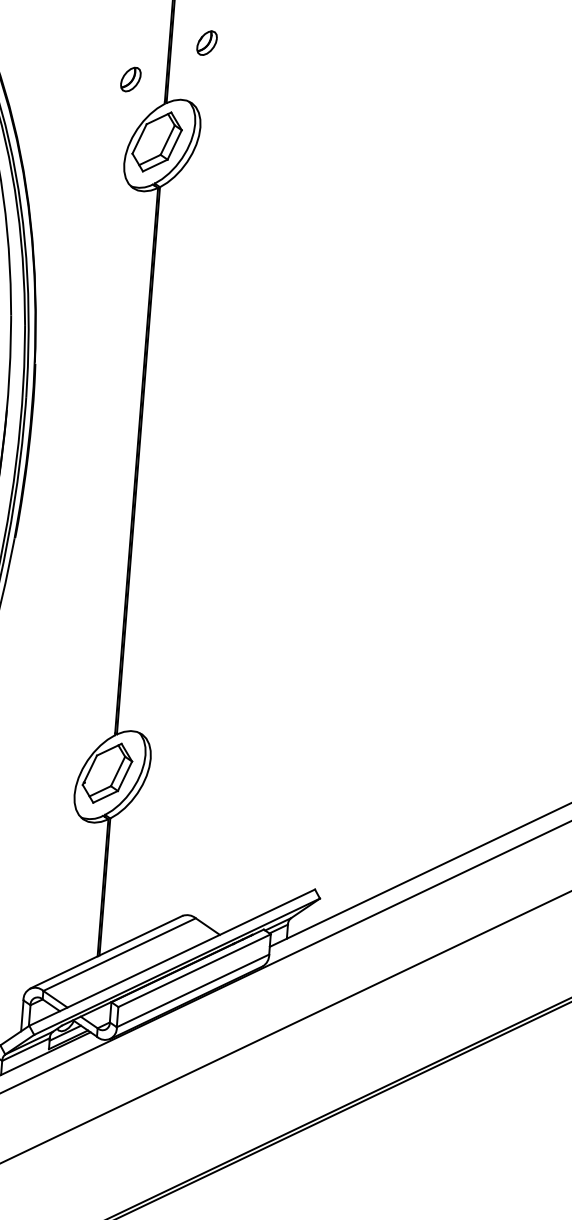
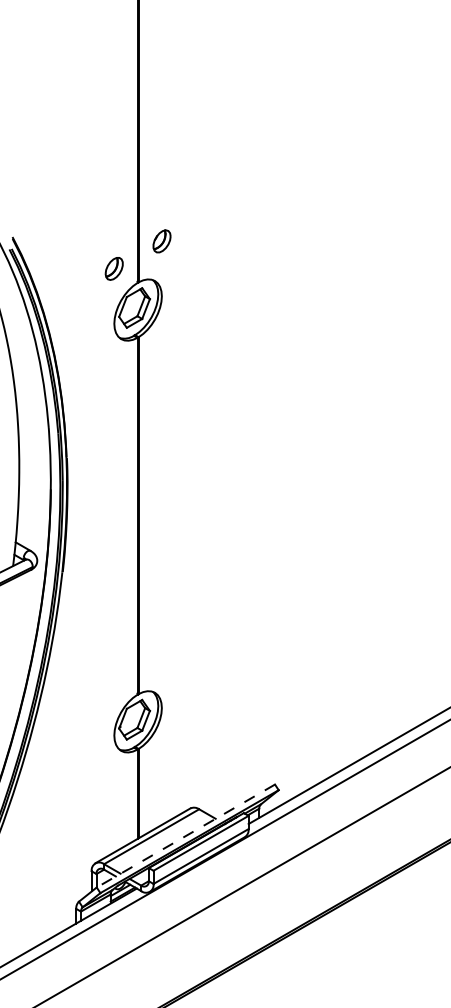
part: (206, 43) -> (161, 241), size x1.4
part: (131, 78) -> (114, 268), size x1.4
line: (171, 958) -> (185, 836), solid -> dashed

